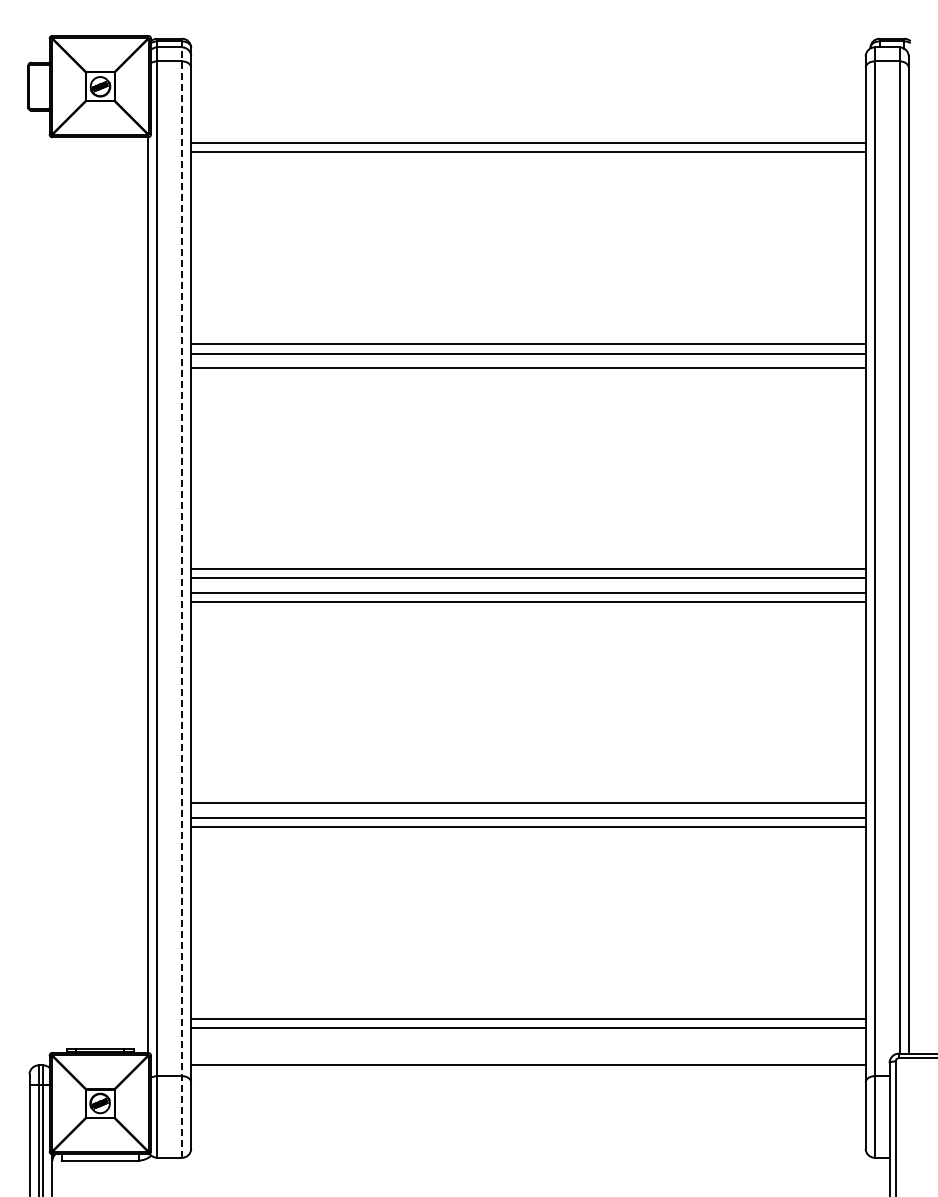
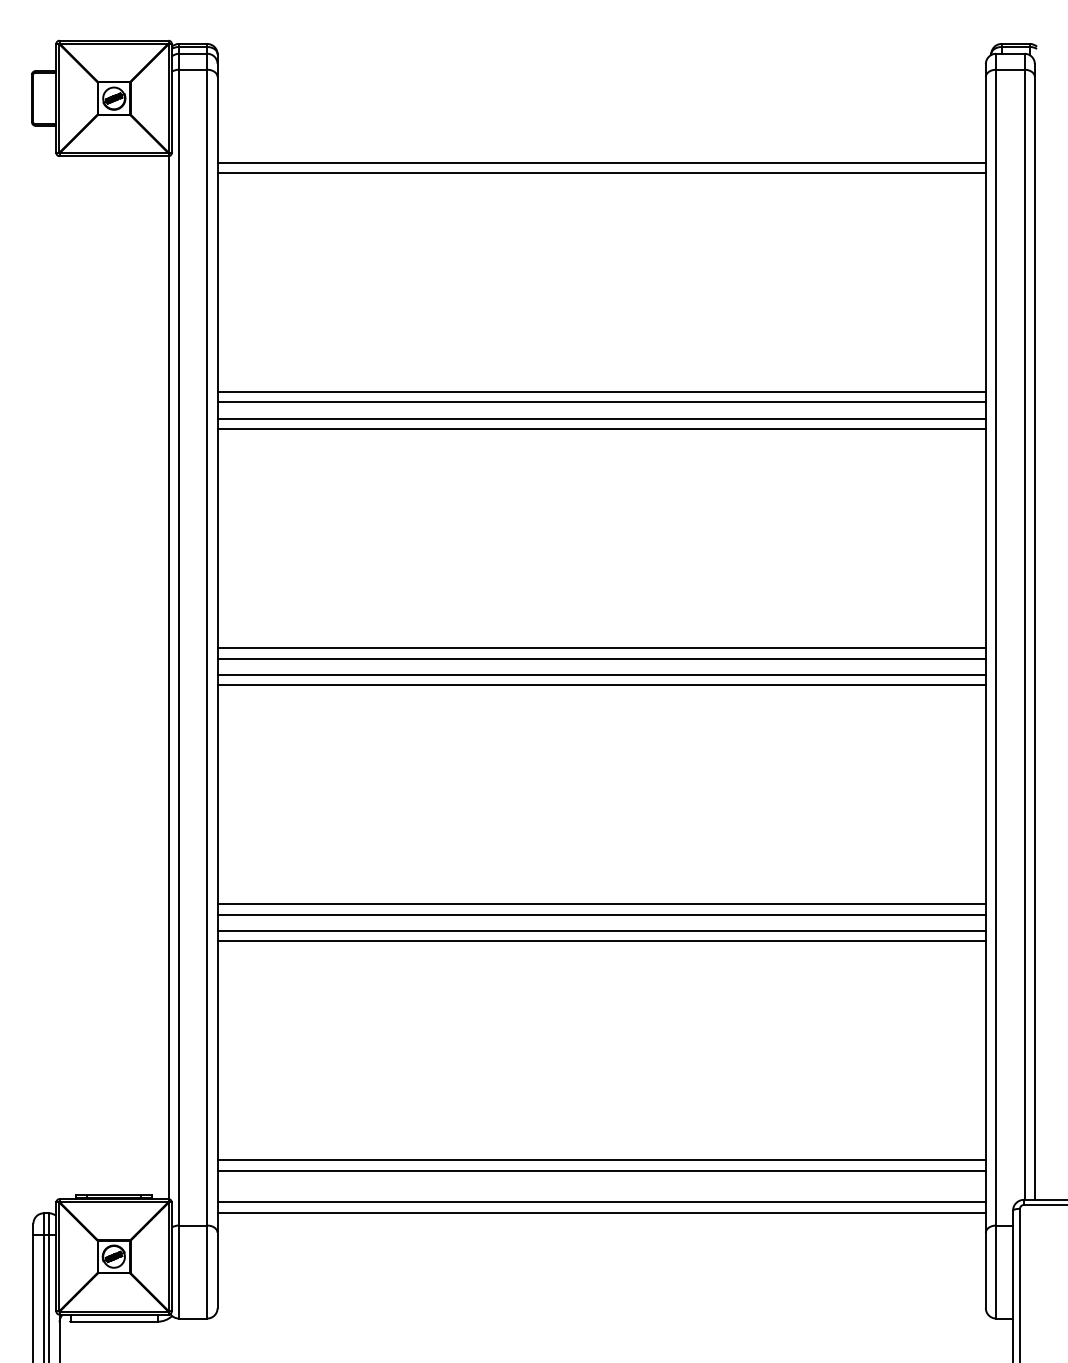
line: (528, 376) -> (601, 428), added
line: (182, 598) -> (207, 681), dashed -> solid
line: (528, 794) -> (601, 904), added
line: (528, 1055) -> (601, 1202), added

